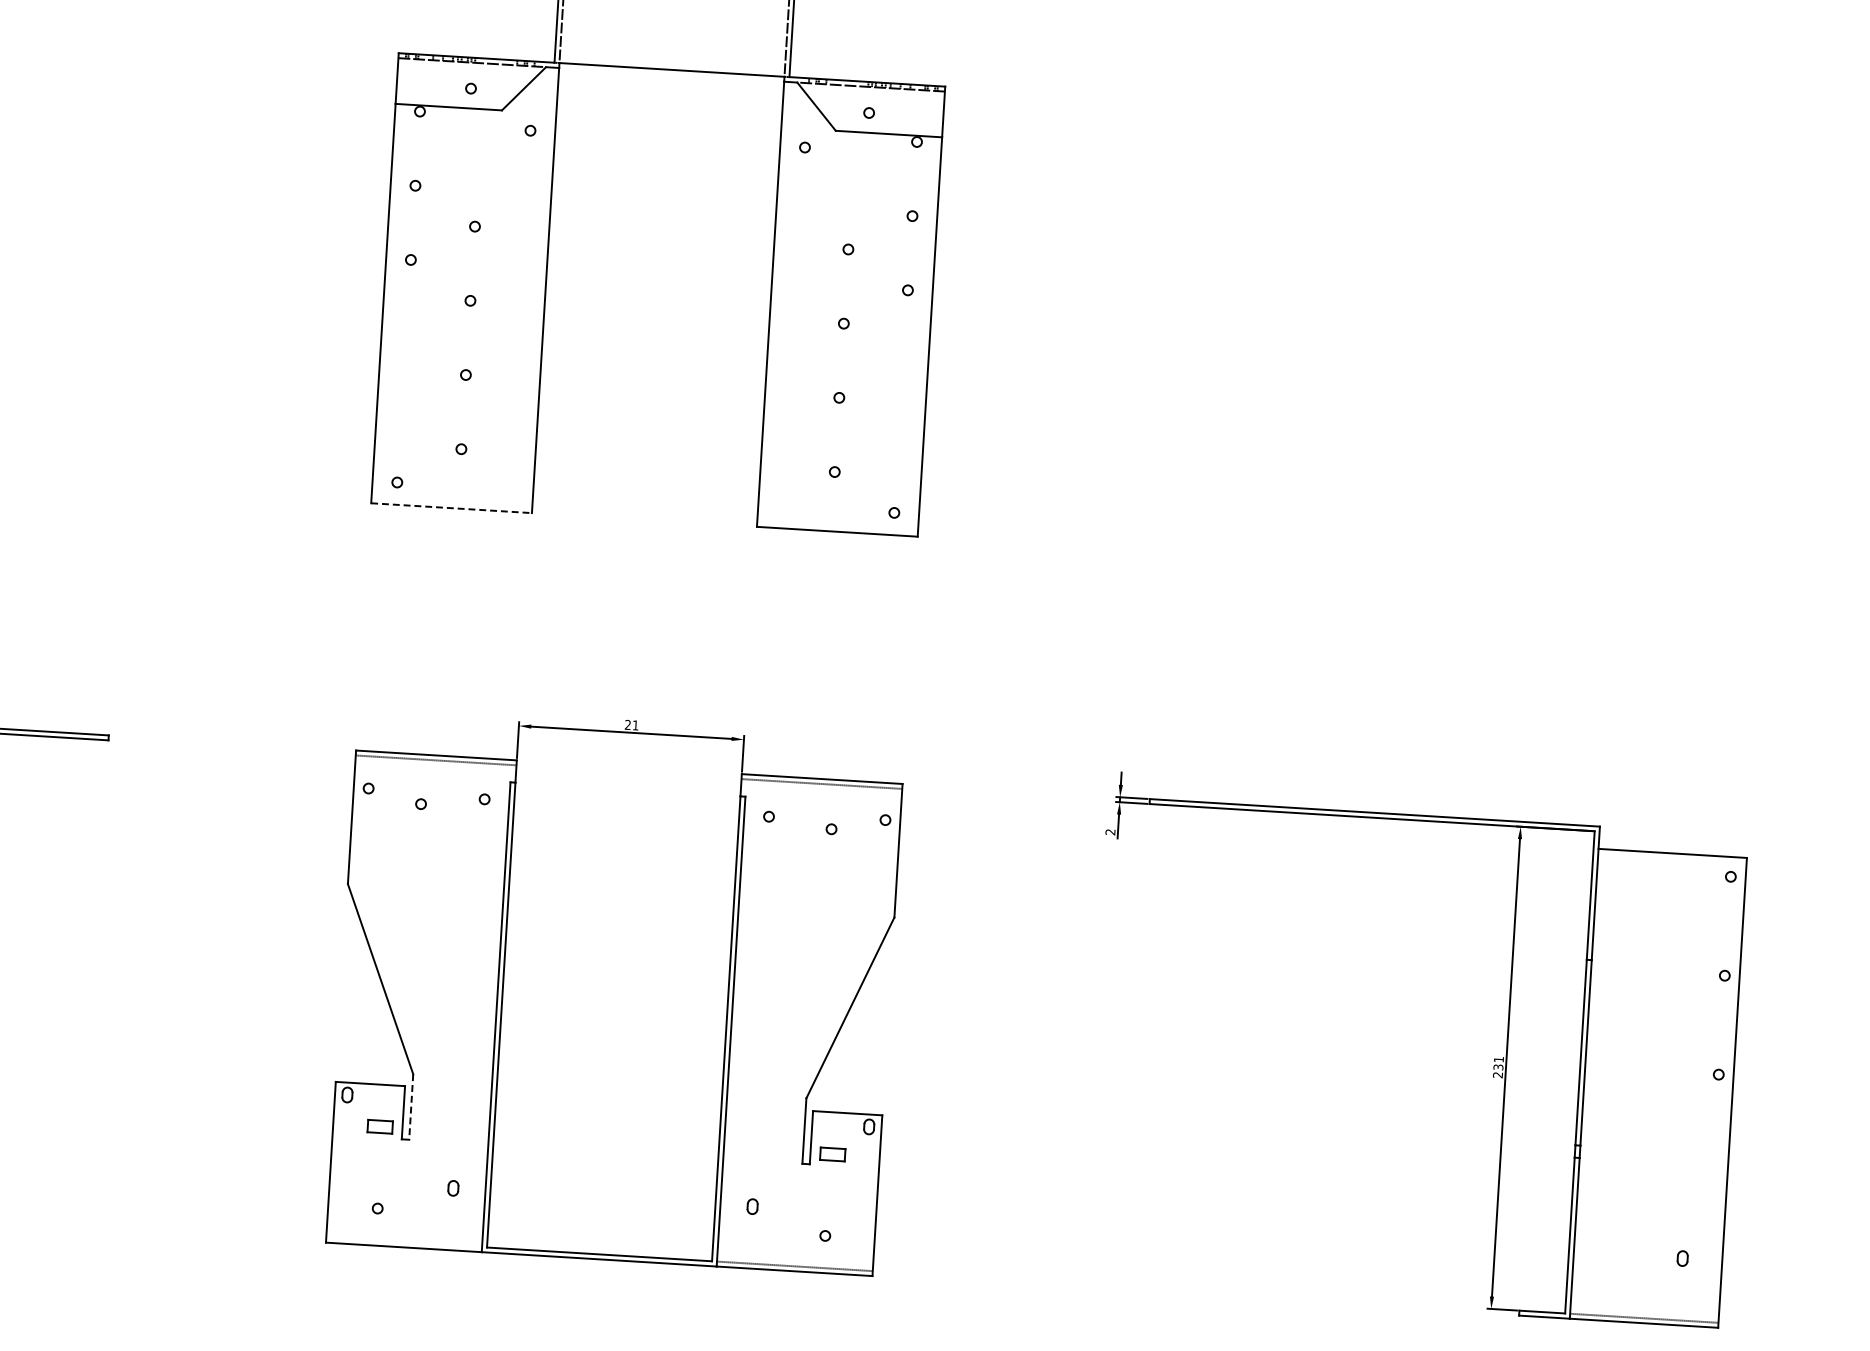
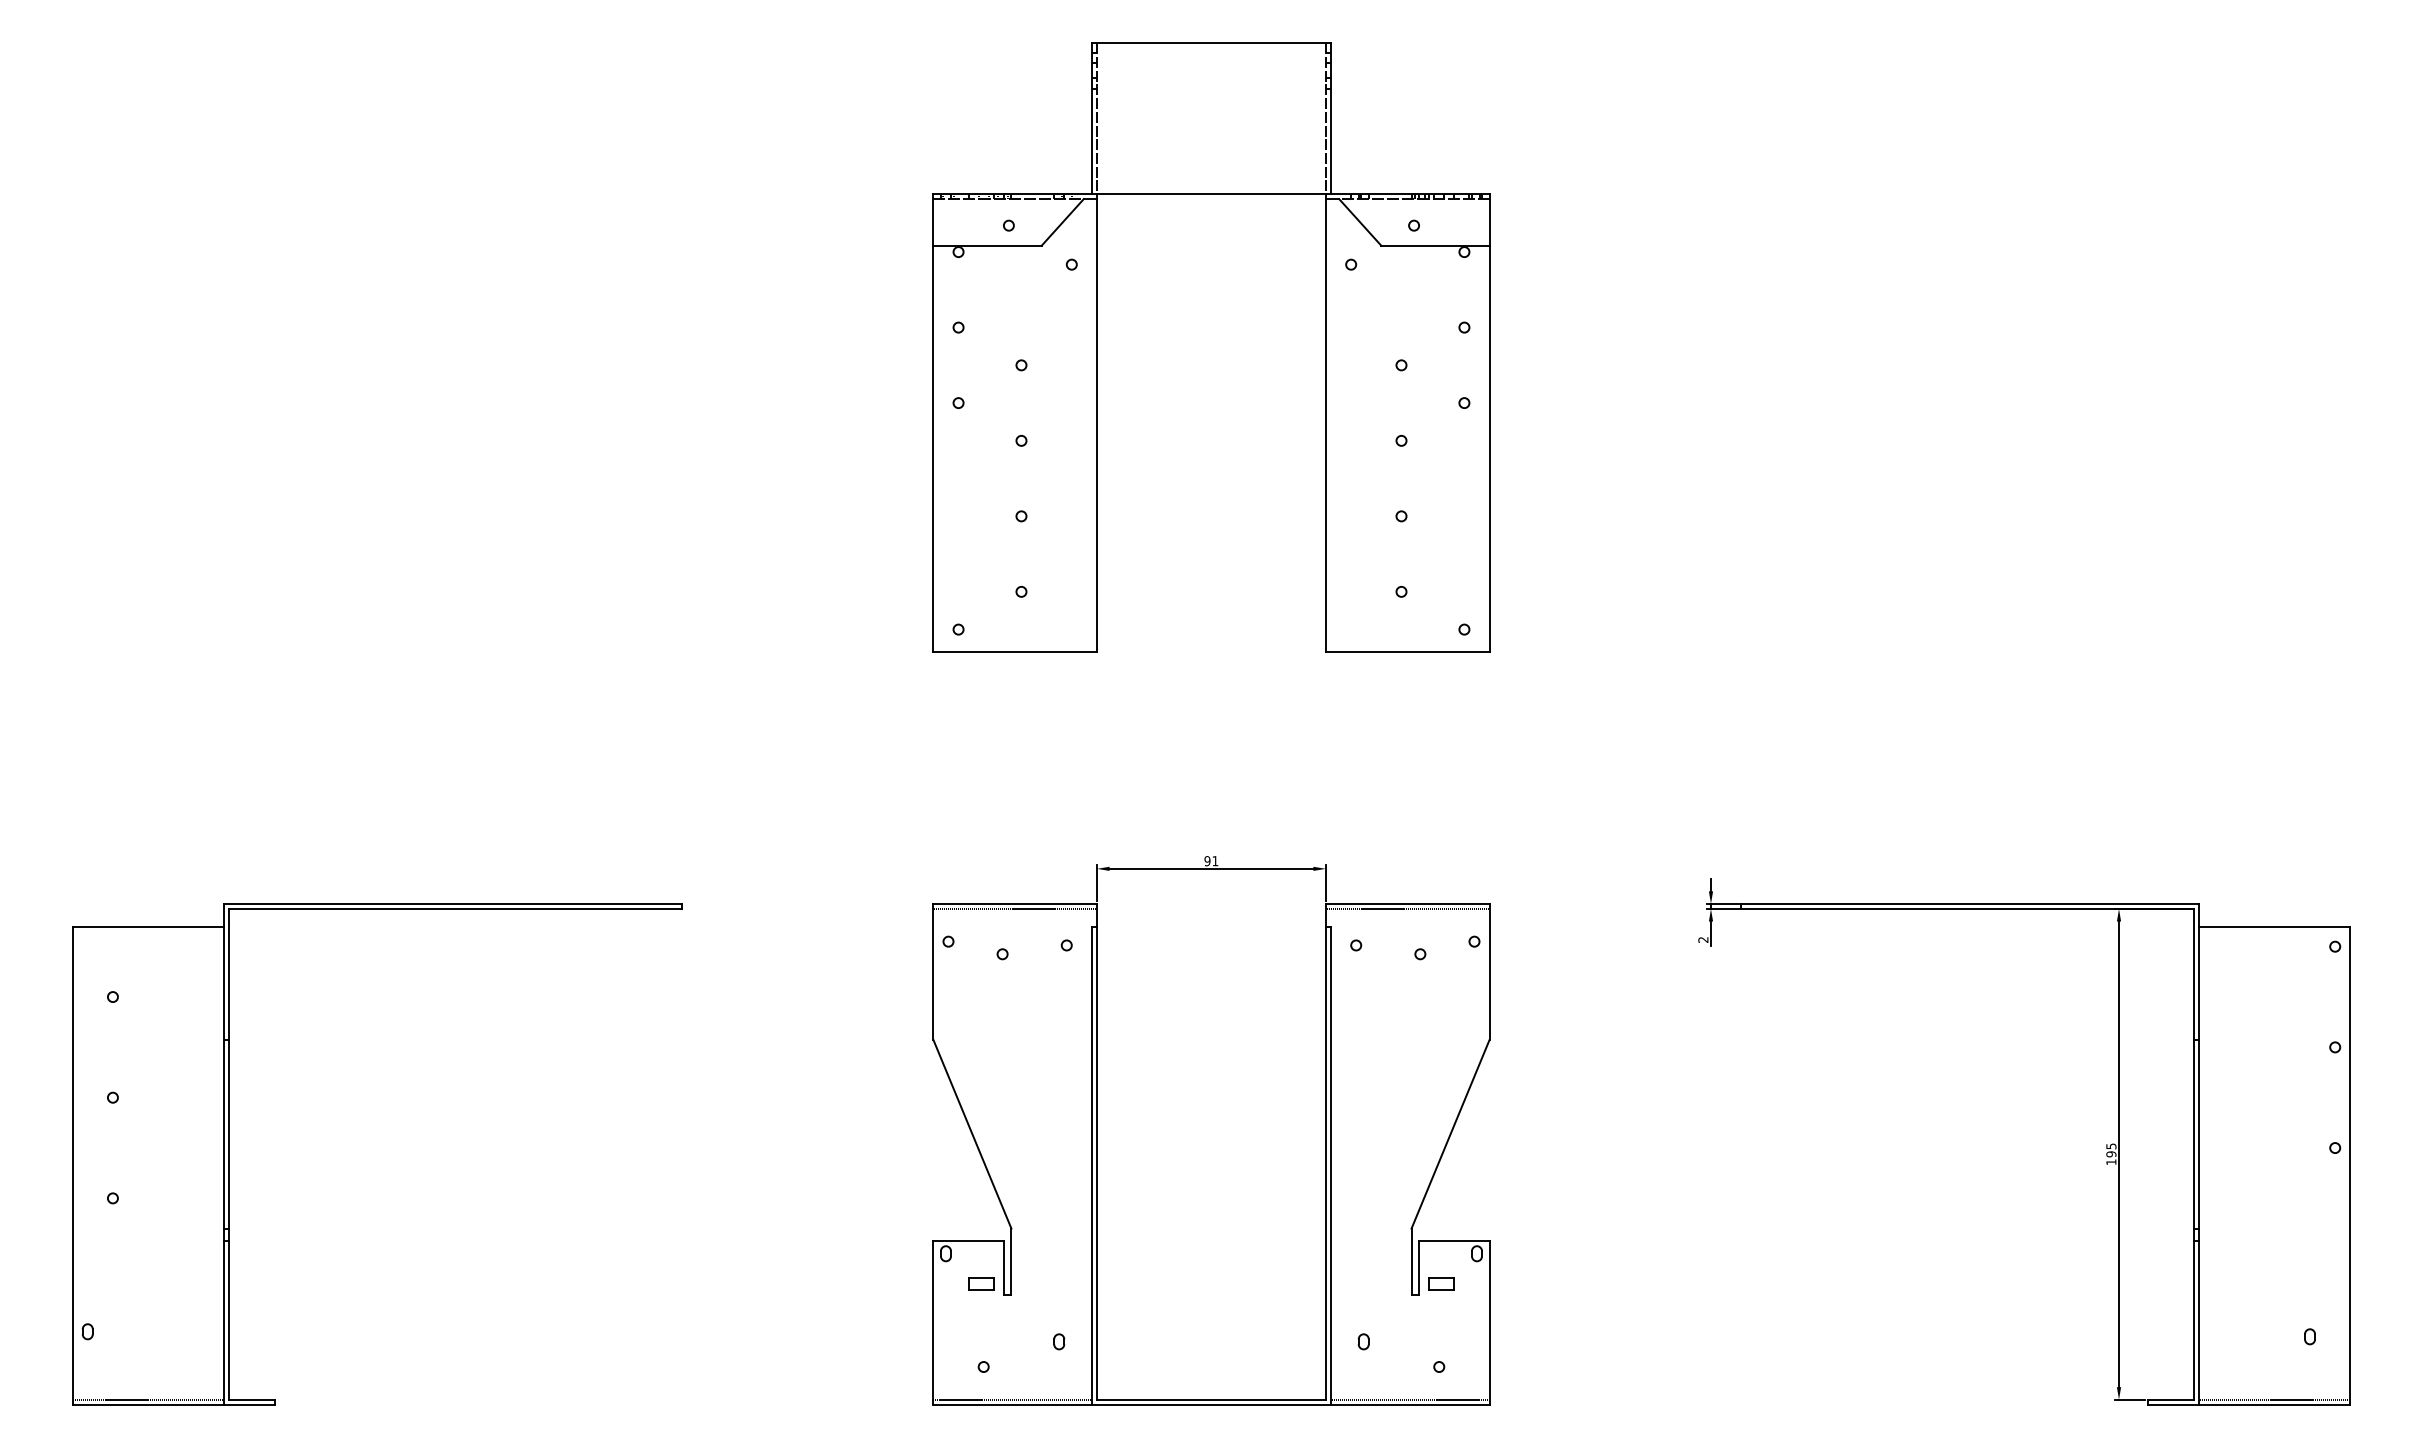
line: (451, 508) -> (1015, 652), dashed -> solid
text: (627, 725) -> (1207, 861), 21 -> 91
text: (1498, 1067) -> (2111, 1154), 231 -> 195
line: (411, 1107) -> (1011, 1262), dashed -> solid
line: (404, 1242) -> (1012, 1399), added

